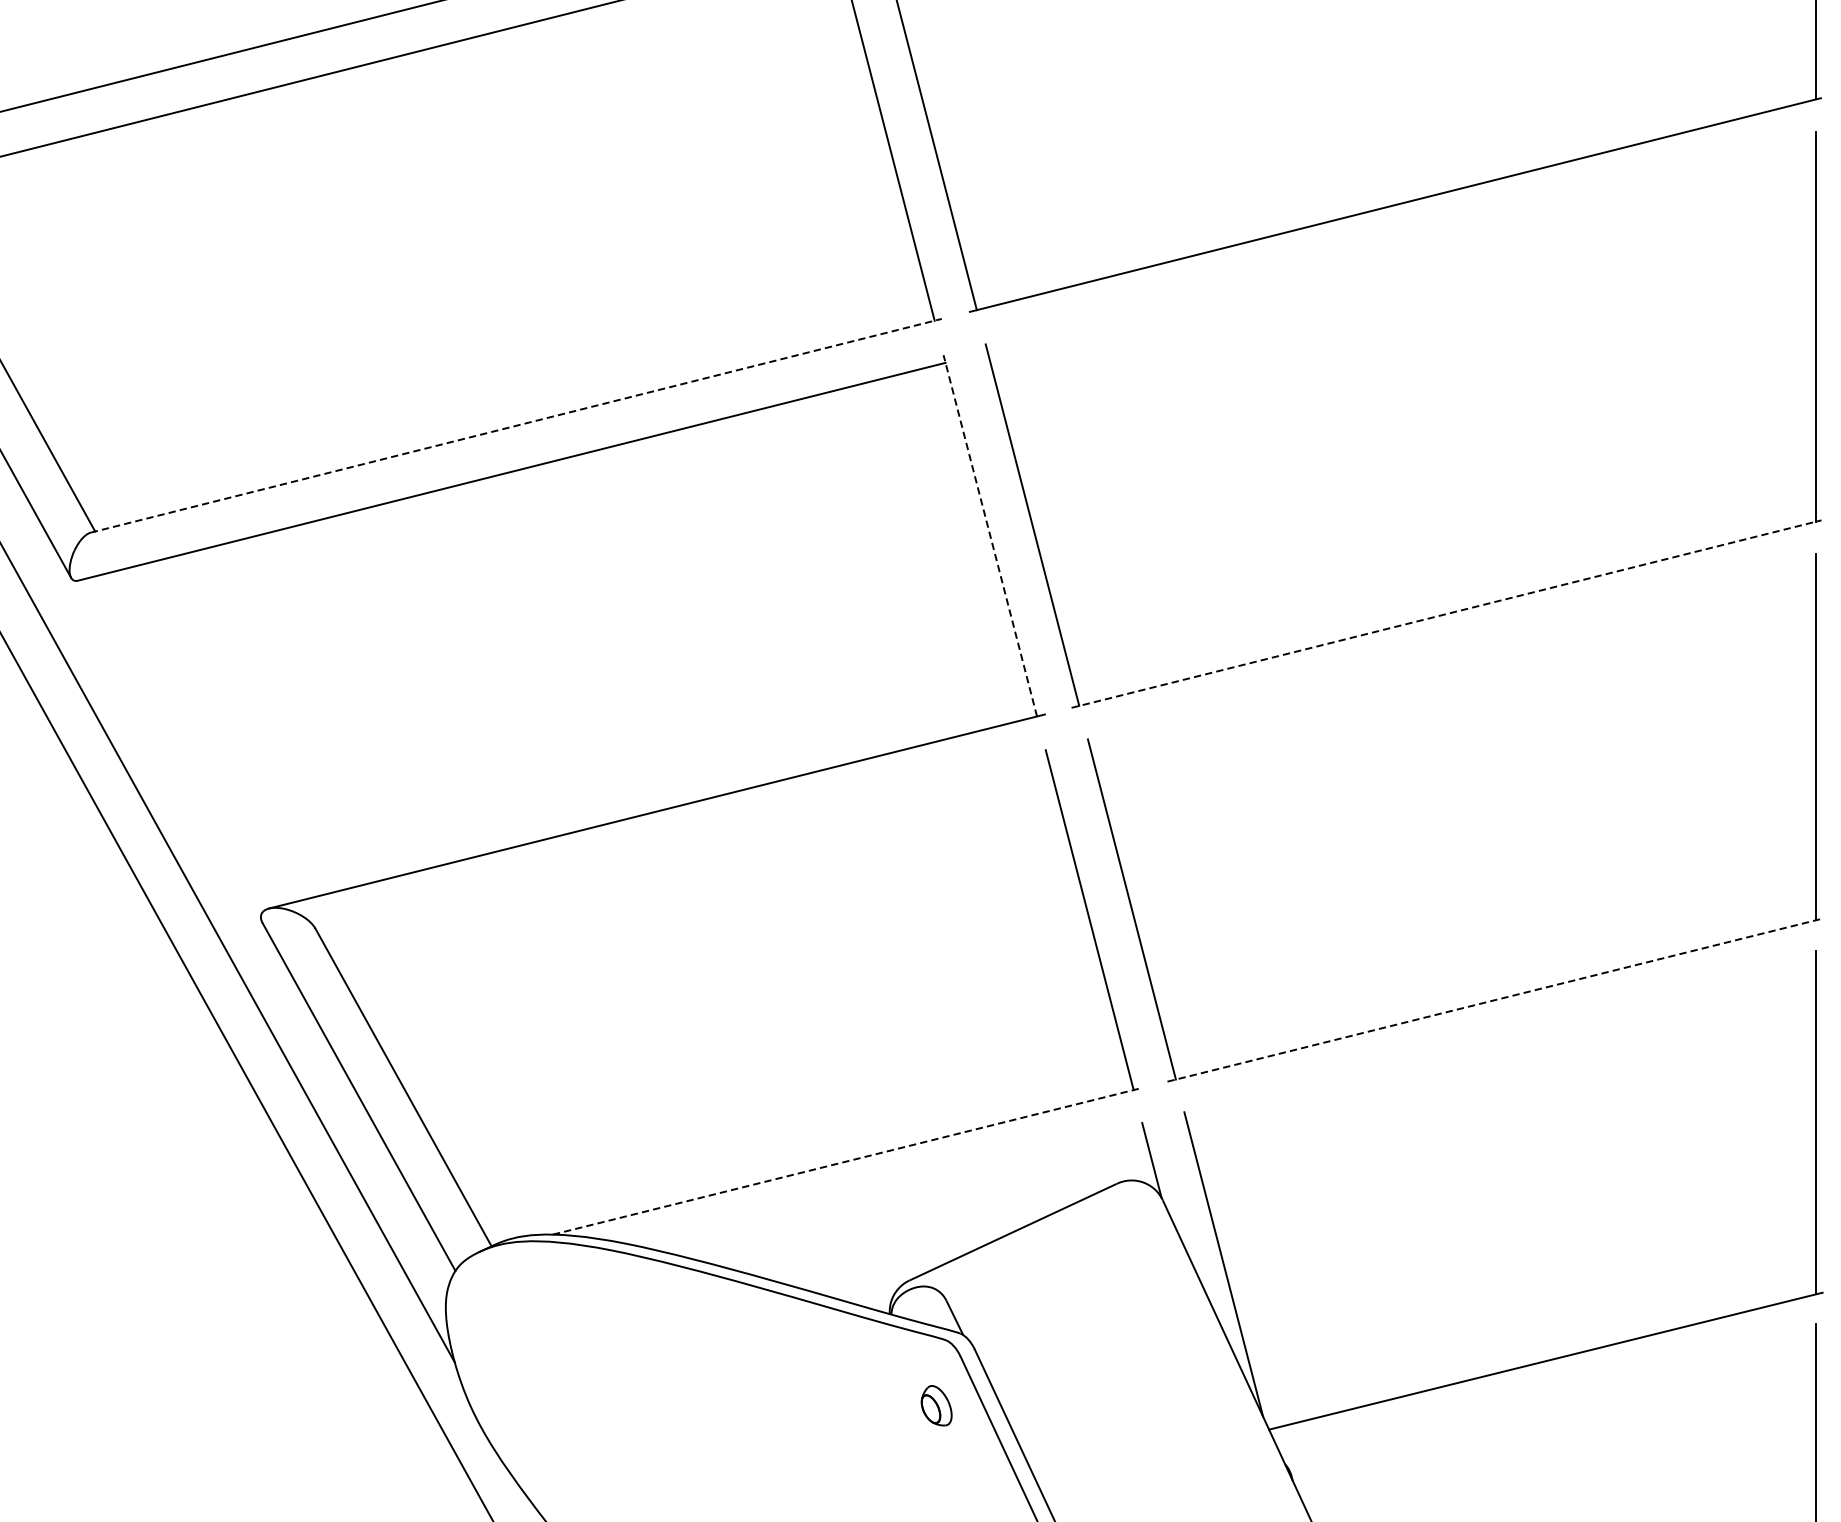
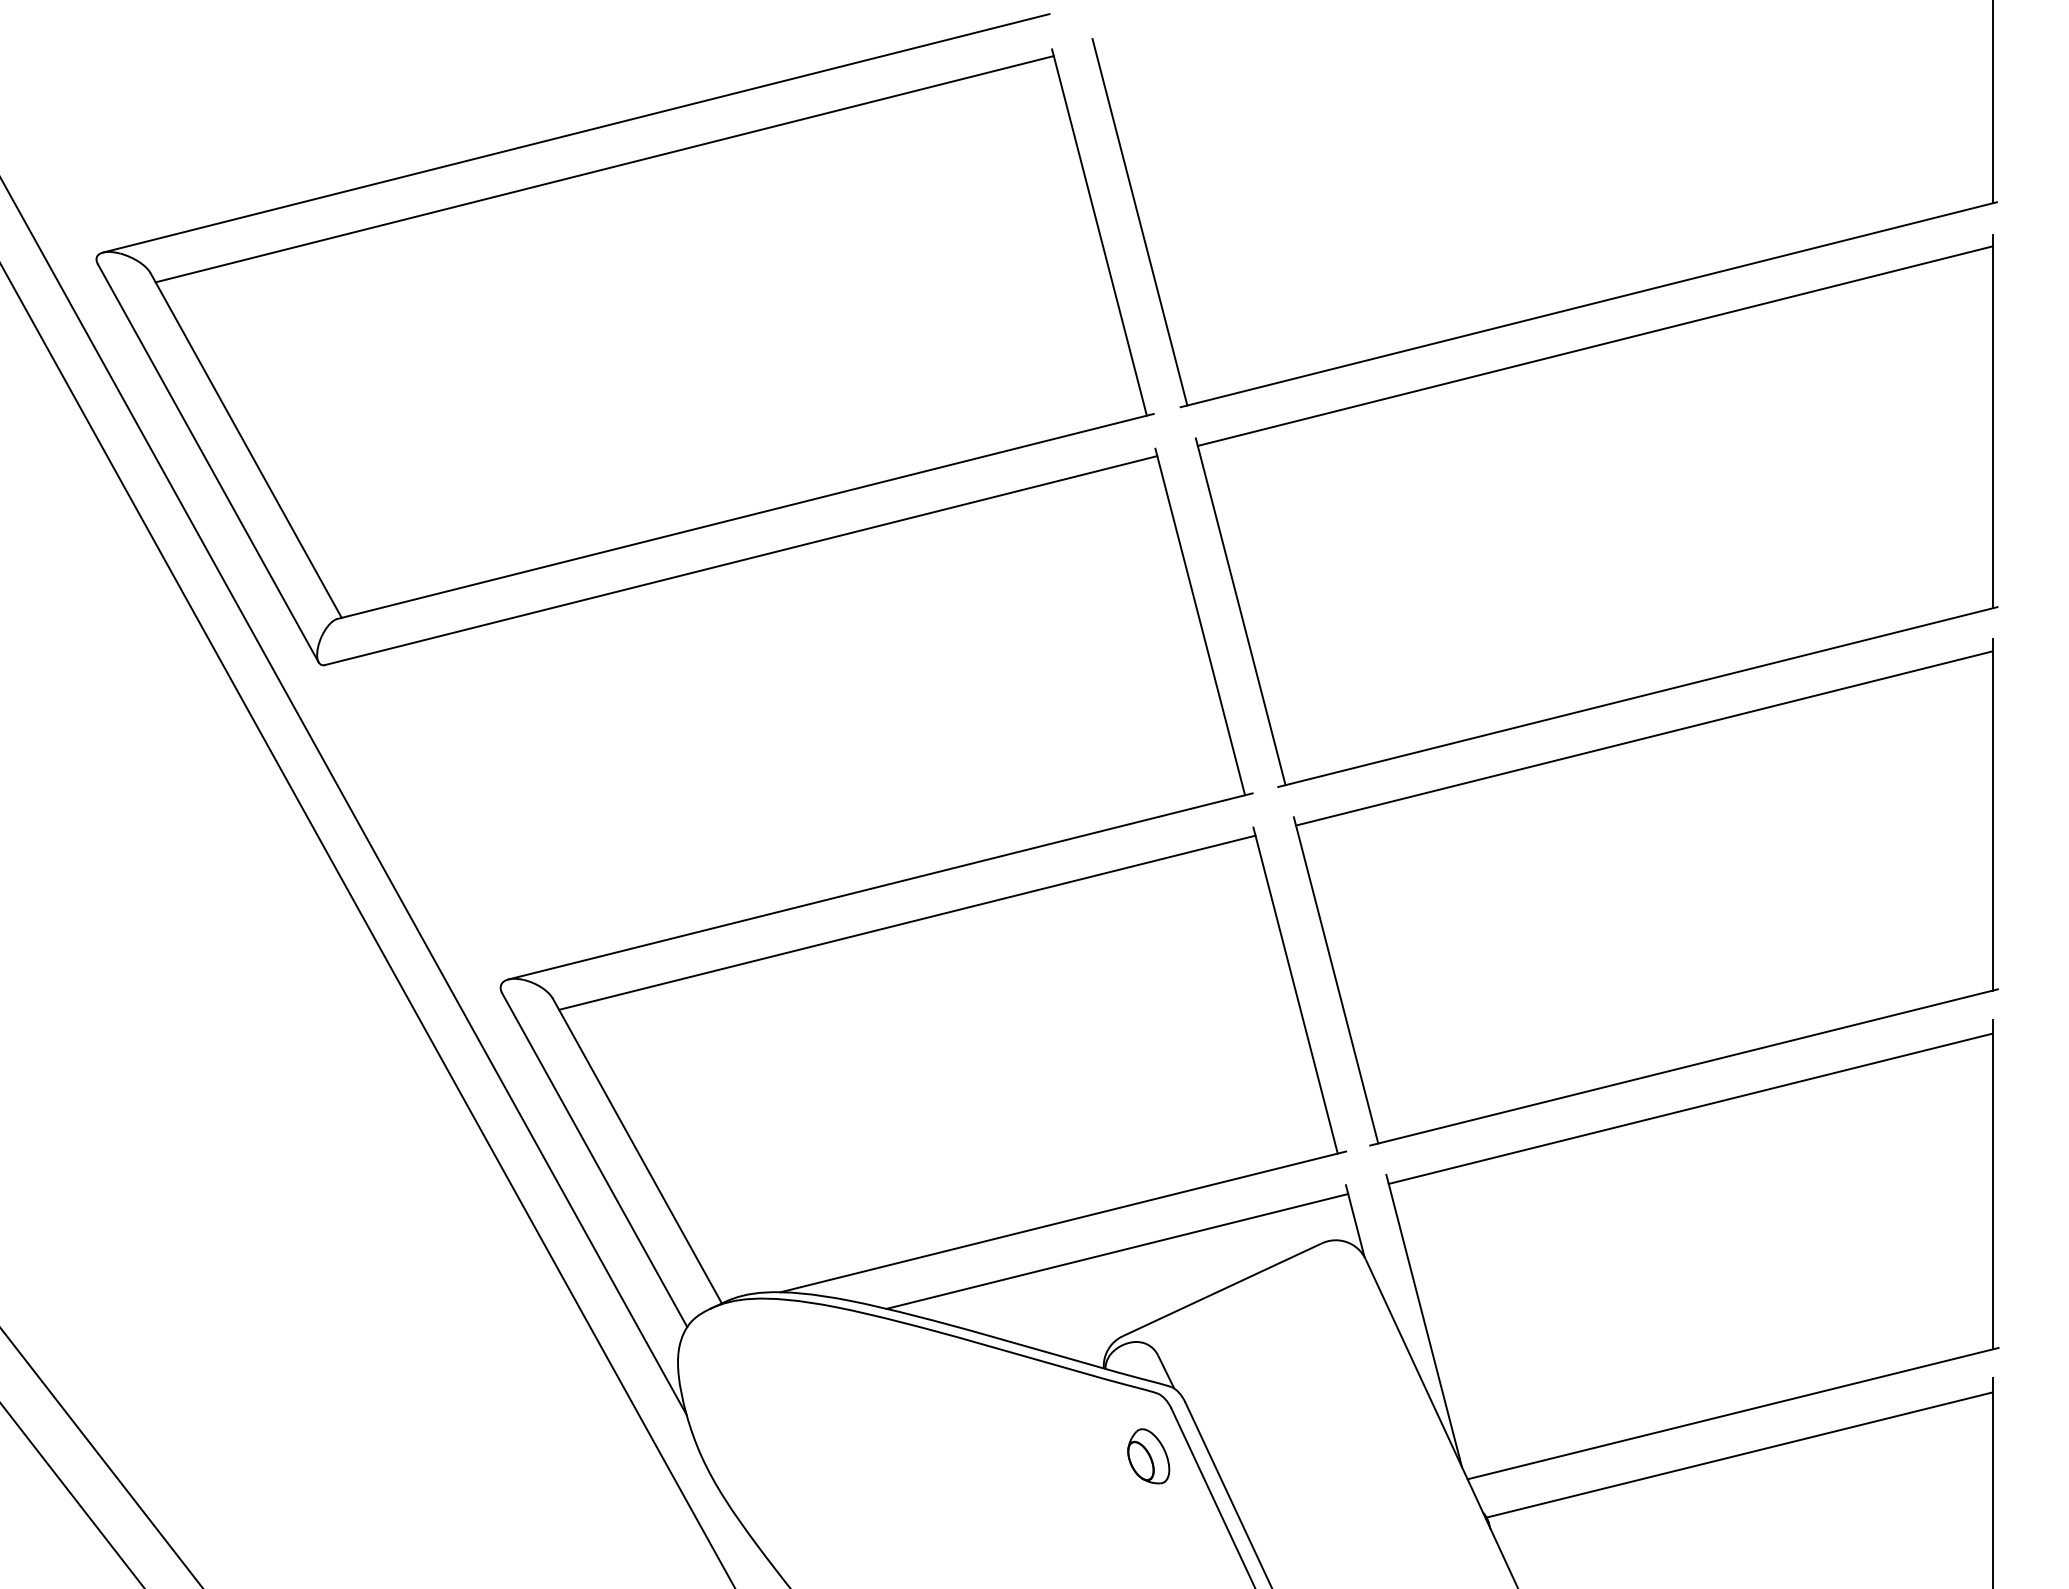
line: (1401, 247) -> (1594, 345), added
line: (516, 425) -> (745, 516), dashed -> solid
line: (990, 536) -> (1200, 622), dashed -> solid
line: (1446, 614) -> (1637, 697), dashed -> solid
line: (1453, 657) -> (1644, 738), added
line: (685, 849) -> (907, 922), added
line: (1495, 1000) -> (1684, 1067), dashed -> solid
line: (1501, 1043) -> (1690, 1108), added
line: (847, 1160) -> (1063, 1221), dashed -> solid
line: (904, 1192) -> (1117, 1251), added
line: (1552, 1403) -> (1739, 1454), added
part: (936, 1405) -> (1148, 1456), size x1.43

